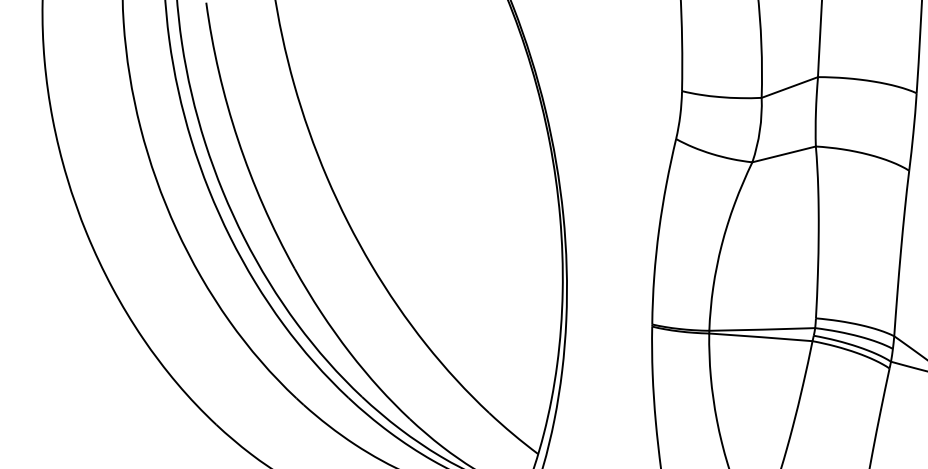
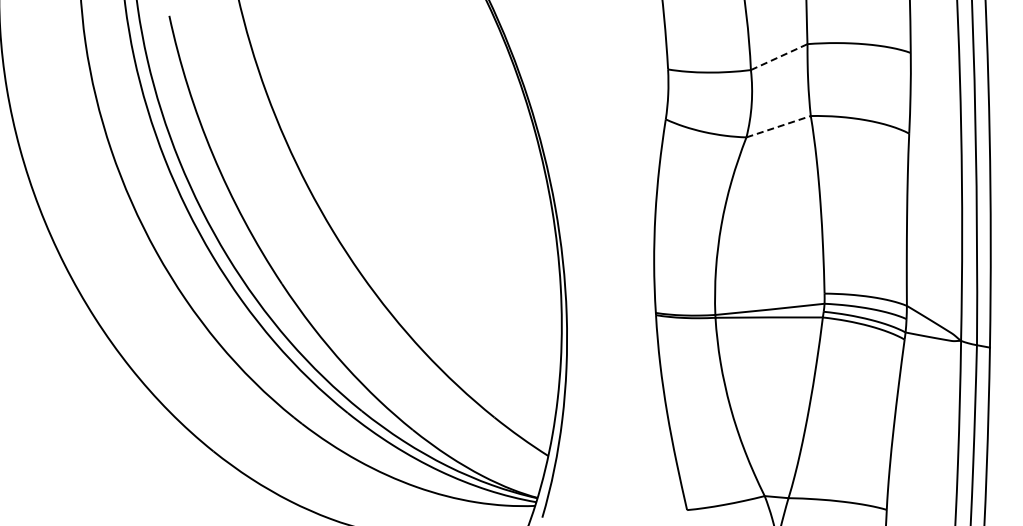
line: (790, 86) -> (779, 56), solid -> dashed
line: (784, 154) -> (778, 126), solid -> dashed

